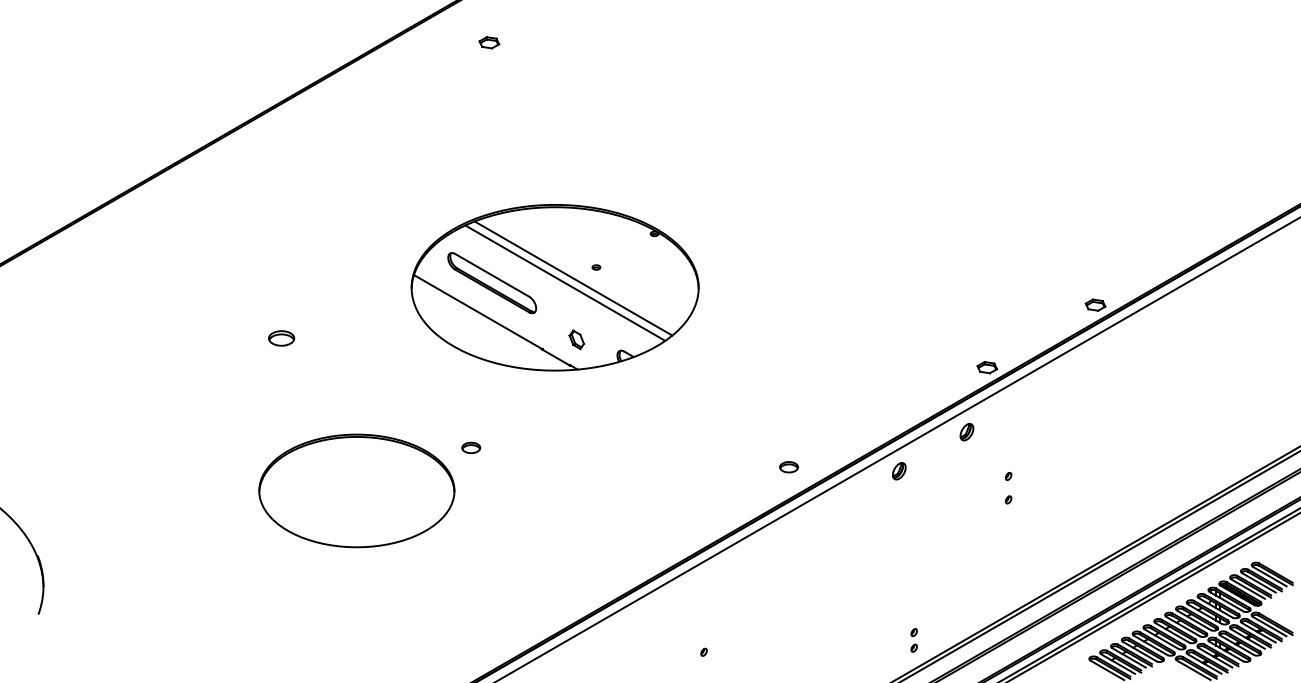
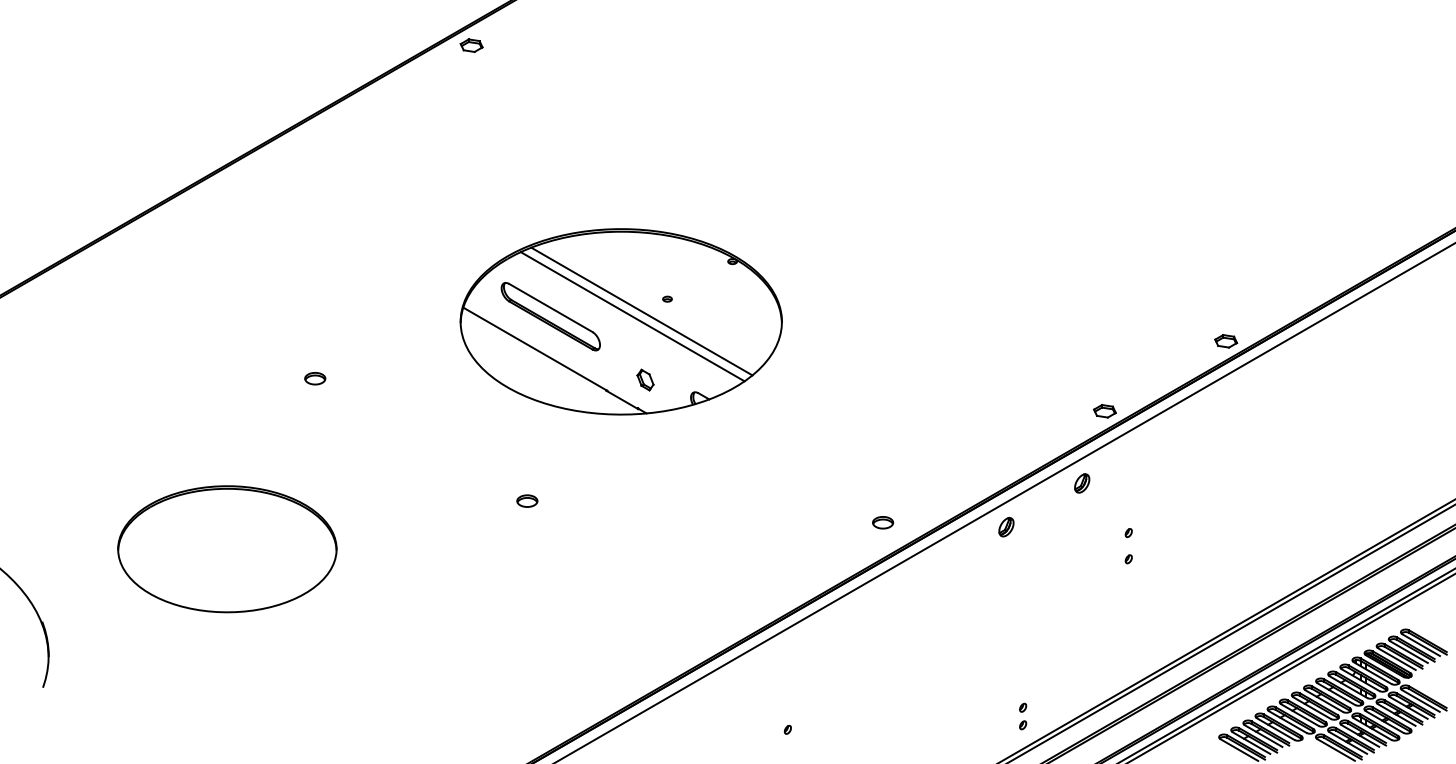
part: (489, 42) -> (471, 45), moved
part: (281, 338) -> (315, 378), size x0.71
part: (356, 491) -> (227, 549), moved

